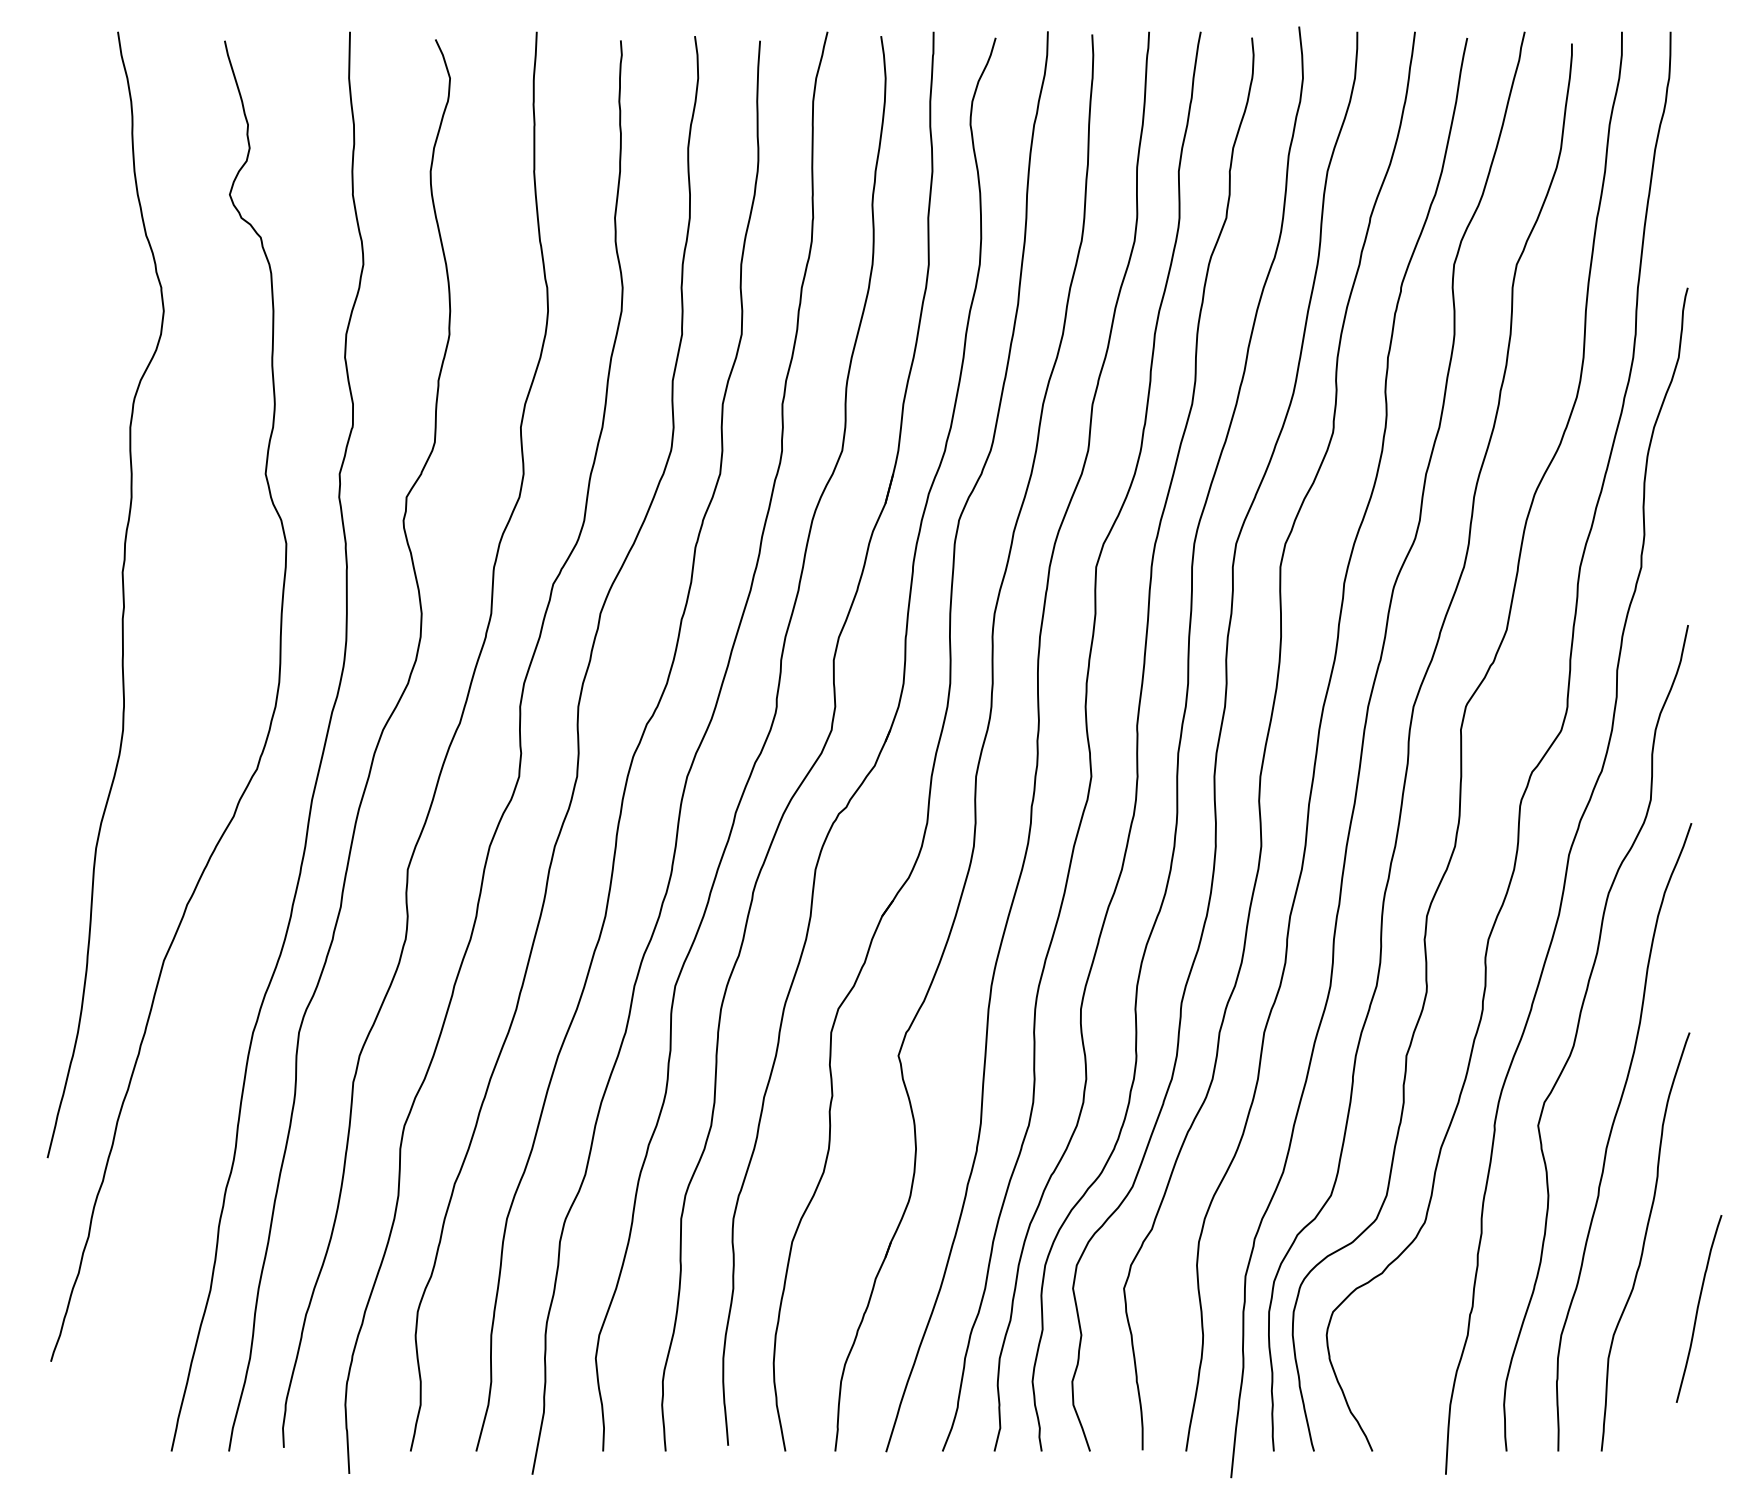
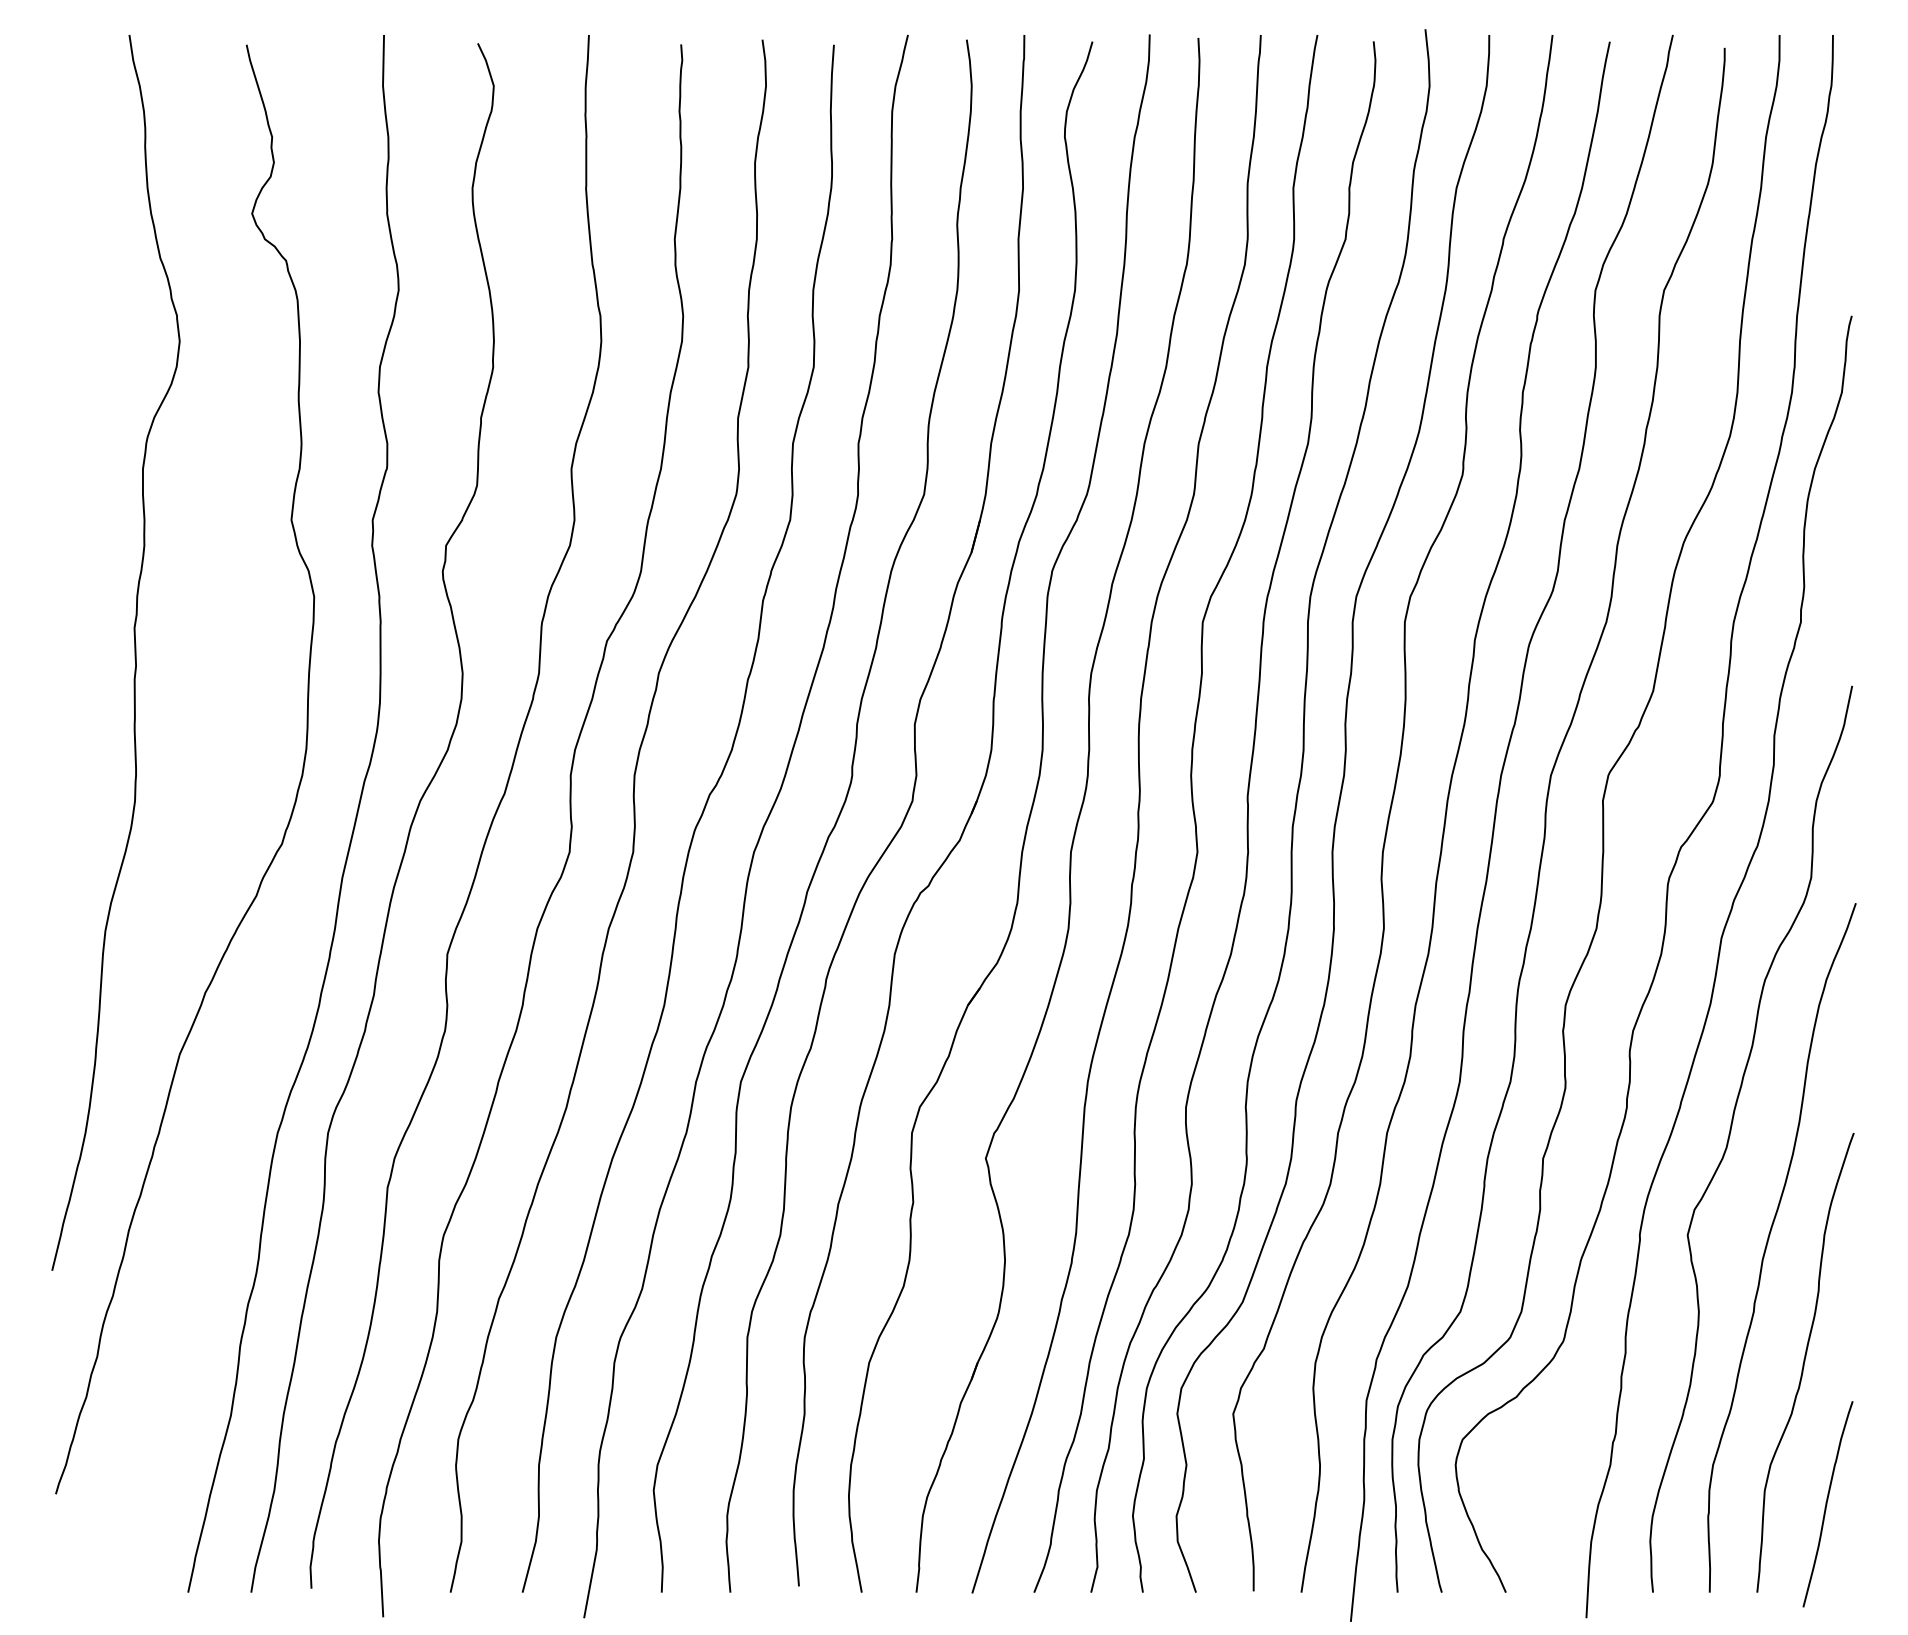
curve: (1698, 1308) -> (1827, 1503), moved

